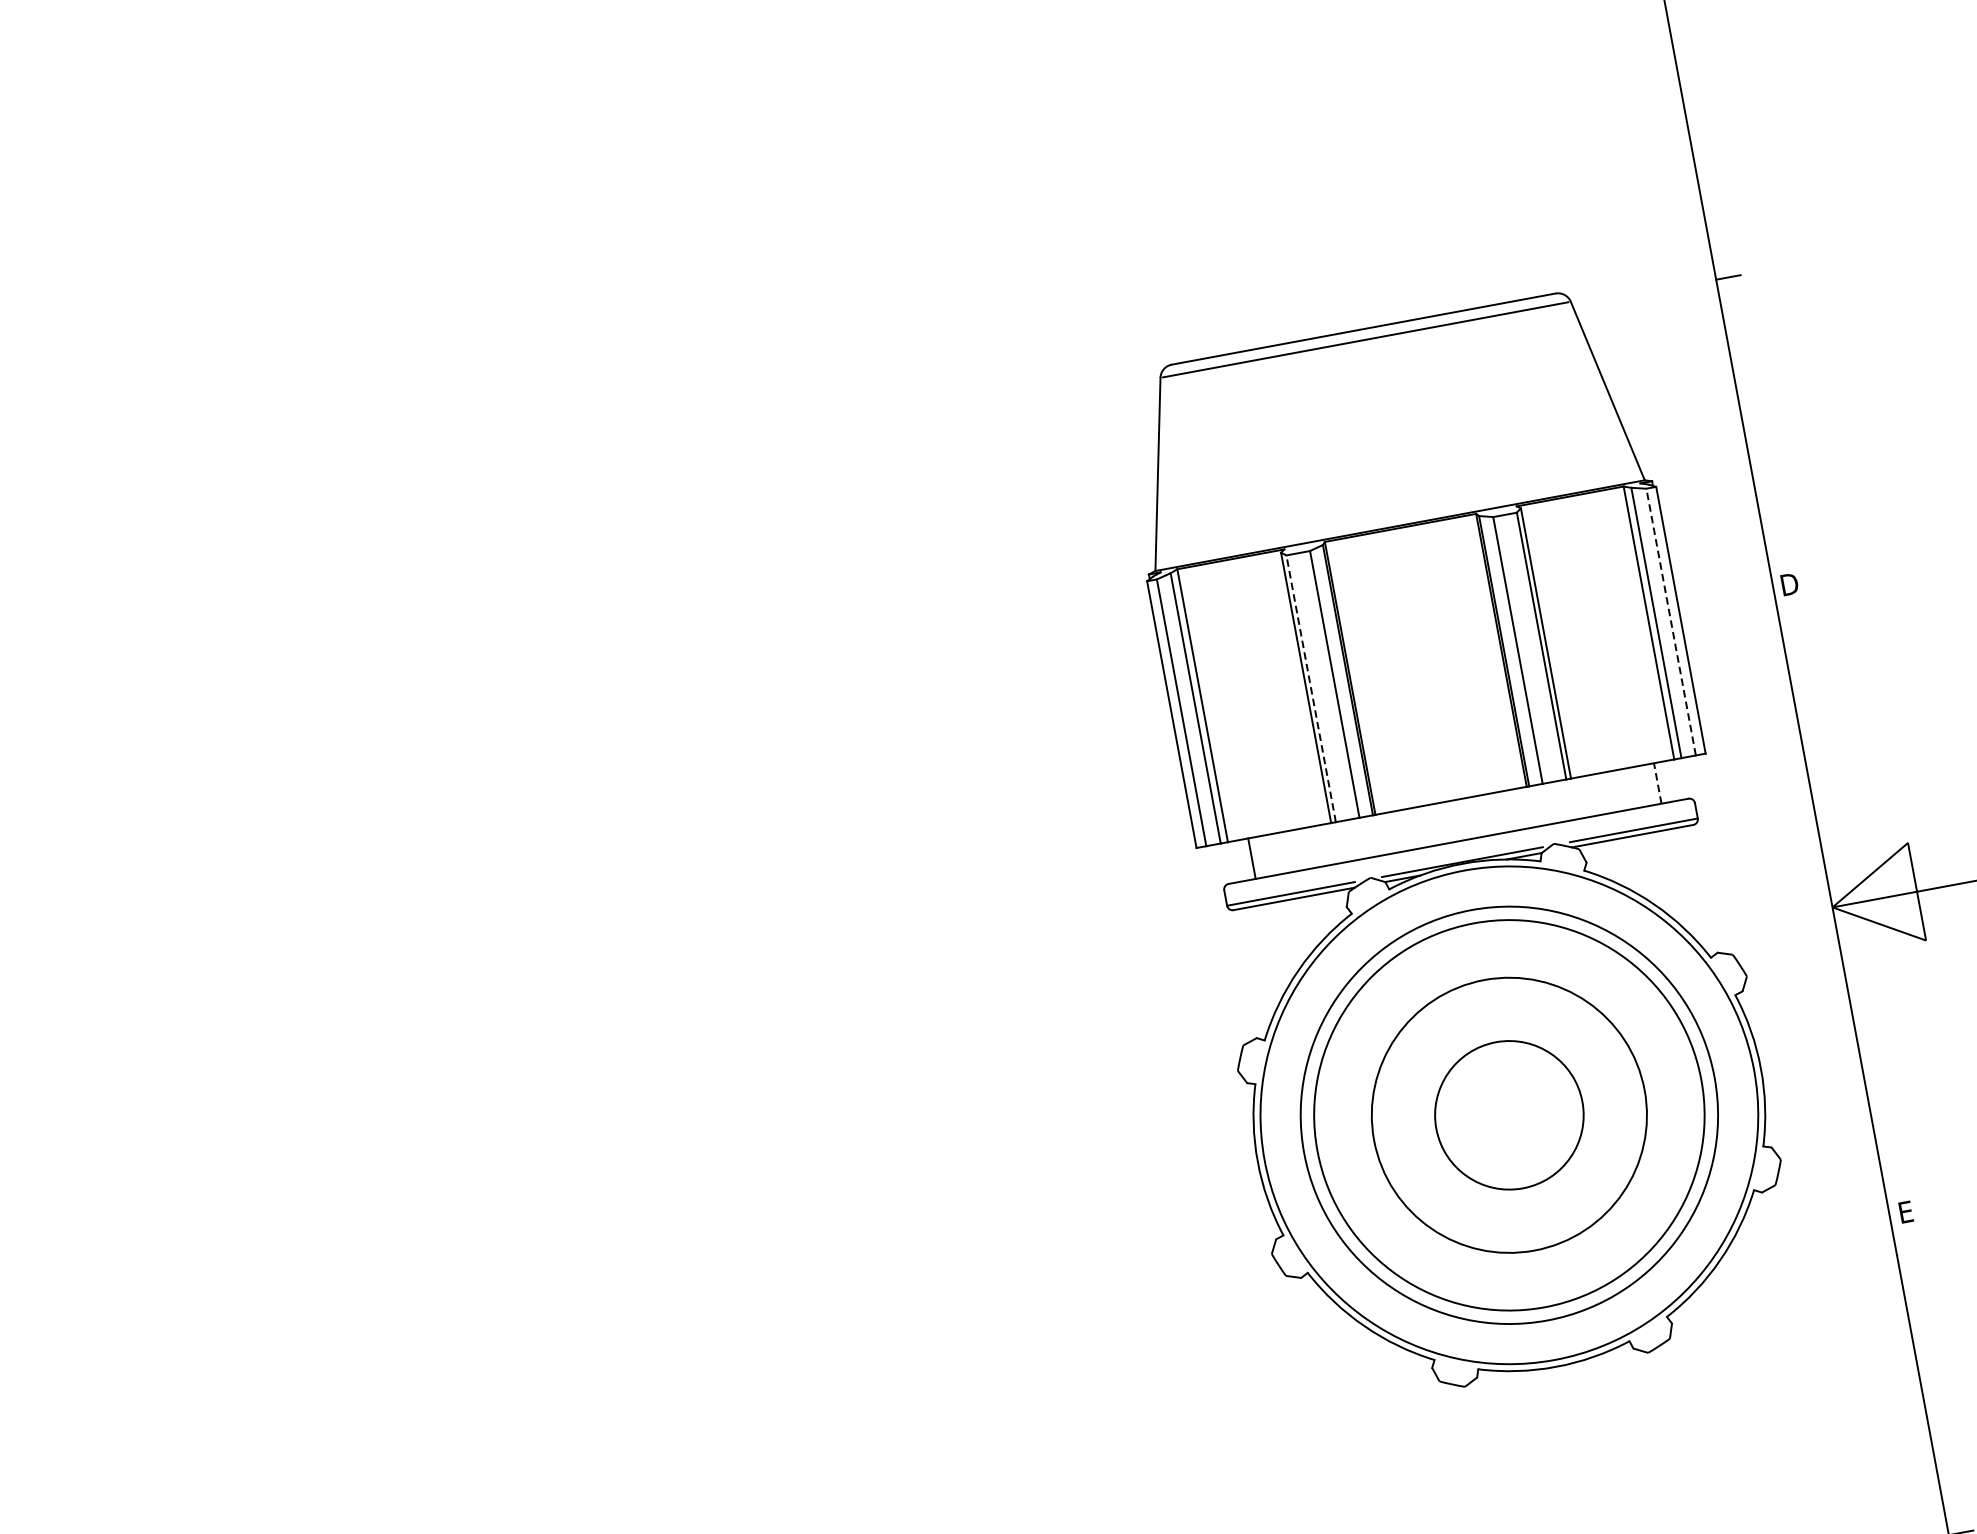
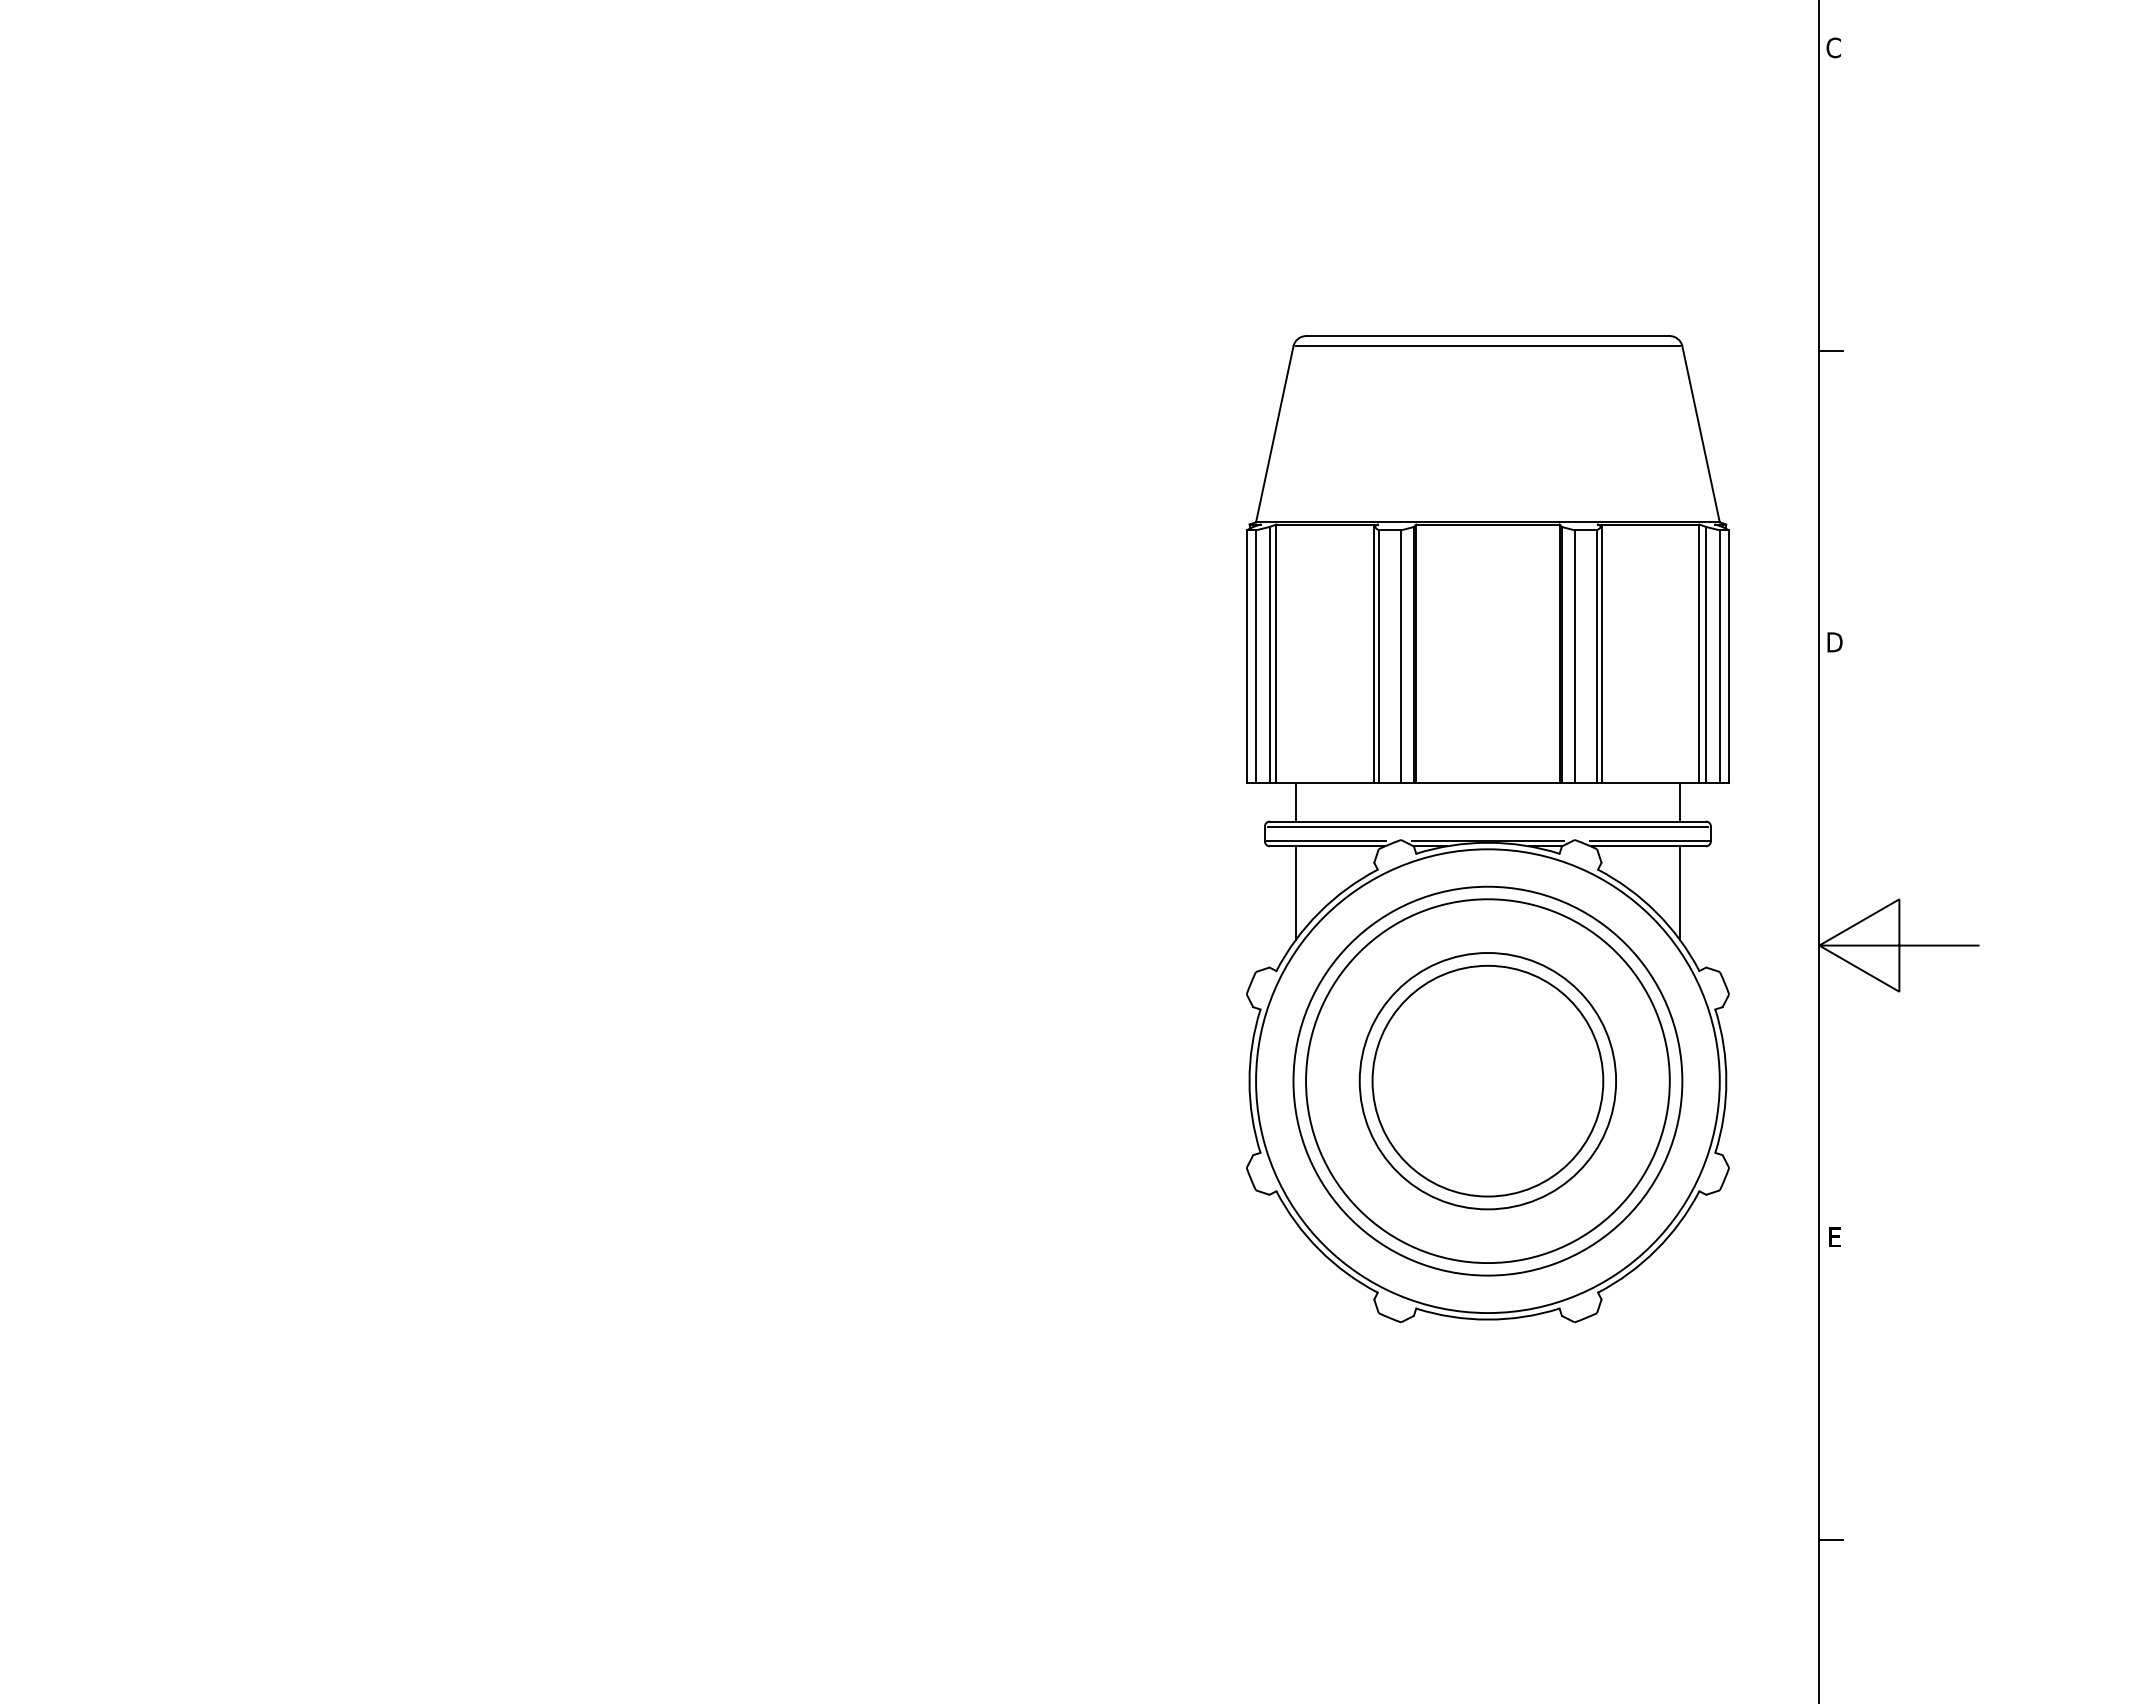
line: (1670, 621) -> (1719, 656), dashed -> solid
line: (1310, 688) -> (1378, 656), dashed -> solid
line: (1657, 782) -> (1680, 801), dashed -> solid
line: (1459, 846) -> (1487, 826), added
line: (1675, 879) -> (1680, 893), added
line: (1269, 954) -> (1295, 893), added
circle: (1508, 1114) -> (1487, 1080), size x1.67

